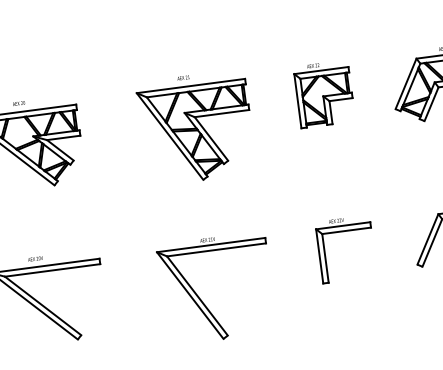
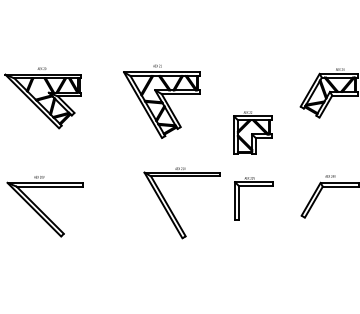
part: (323, 93) -> (252, 132), moved
part: (202, 299) -> (171, 209), moved

